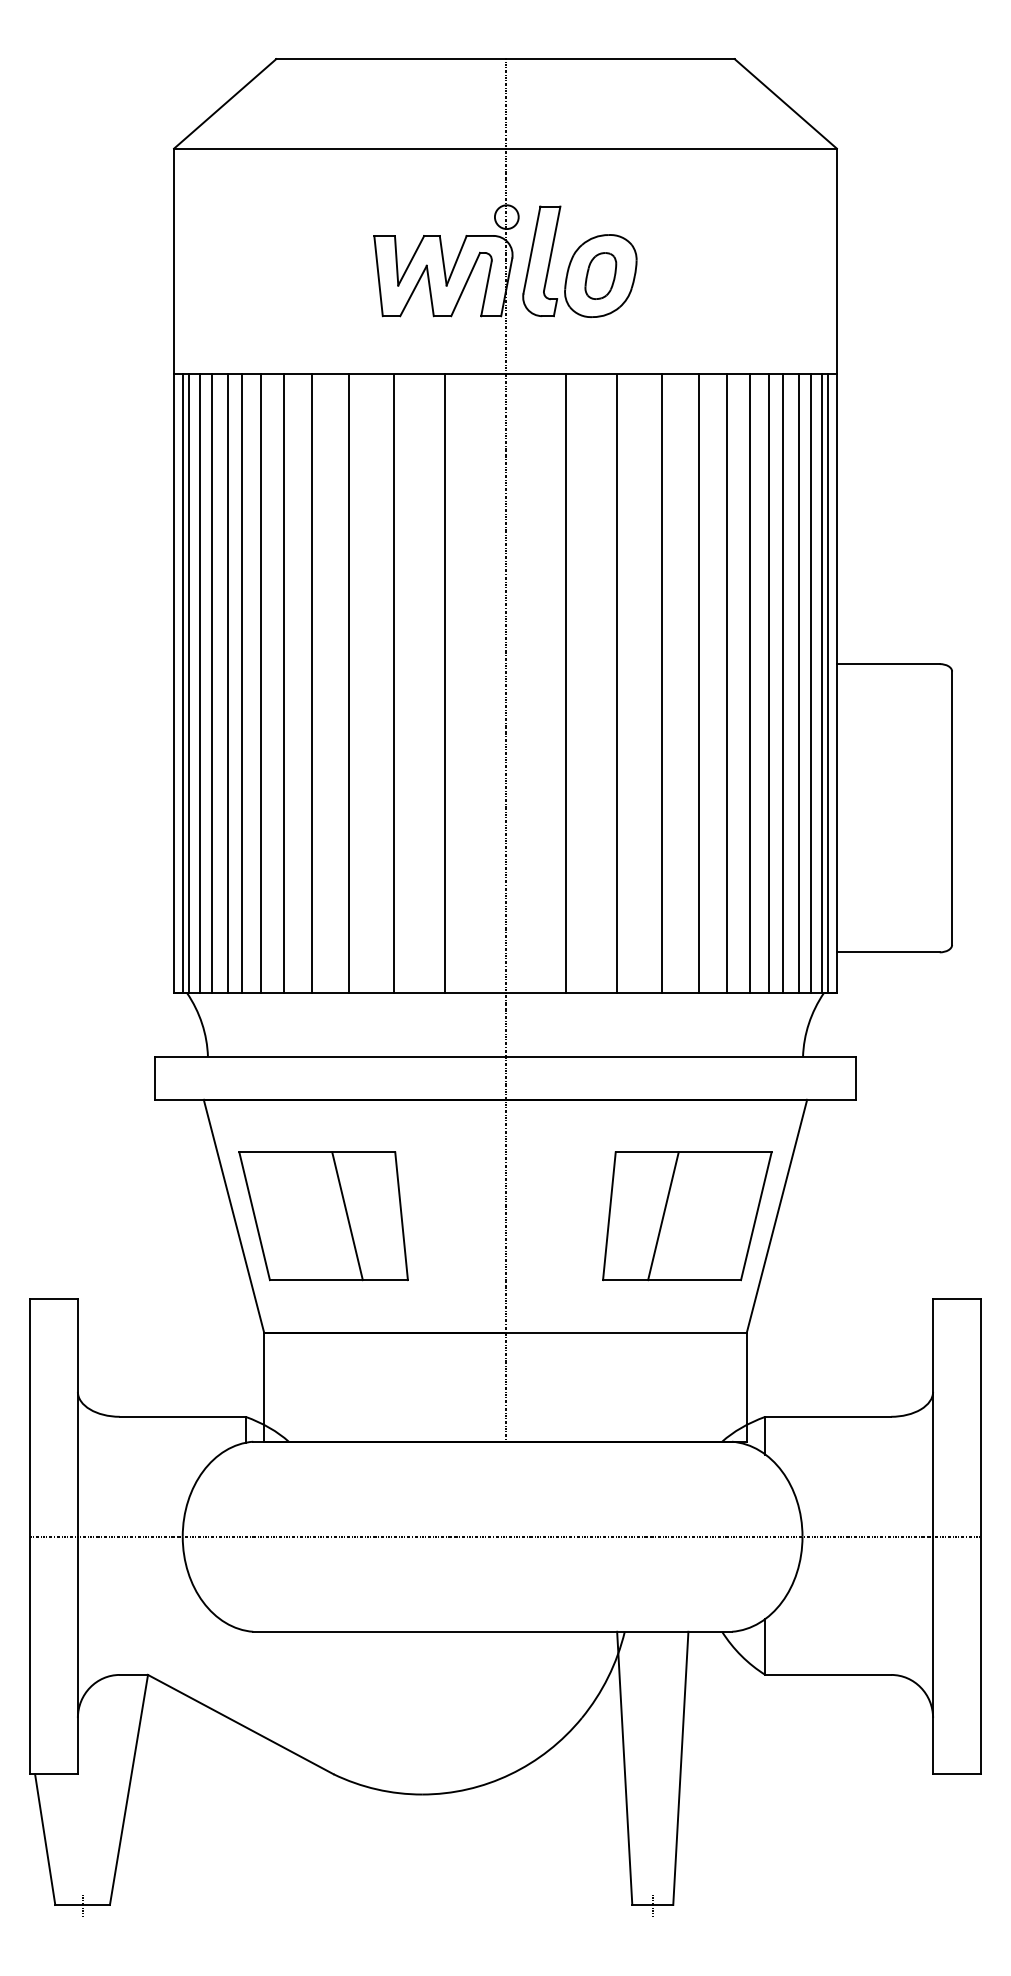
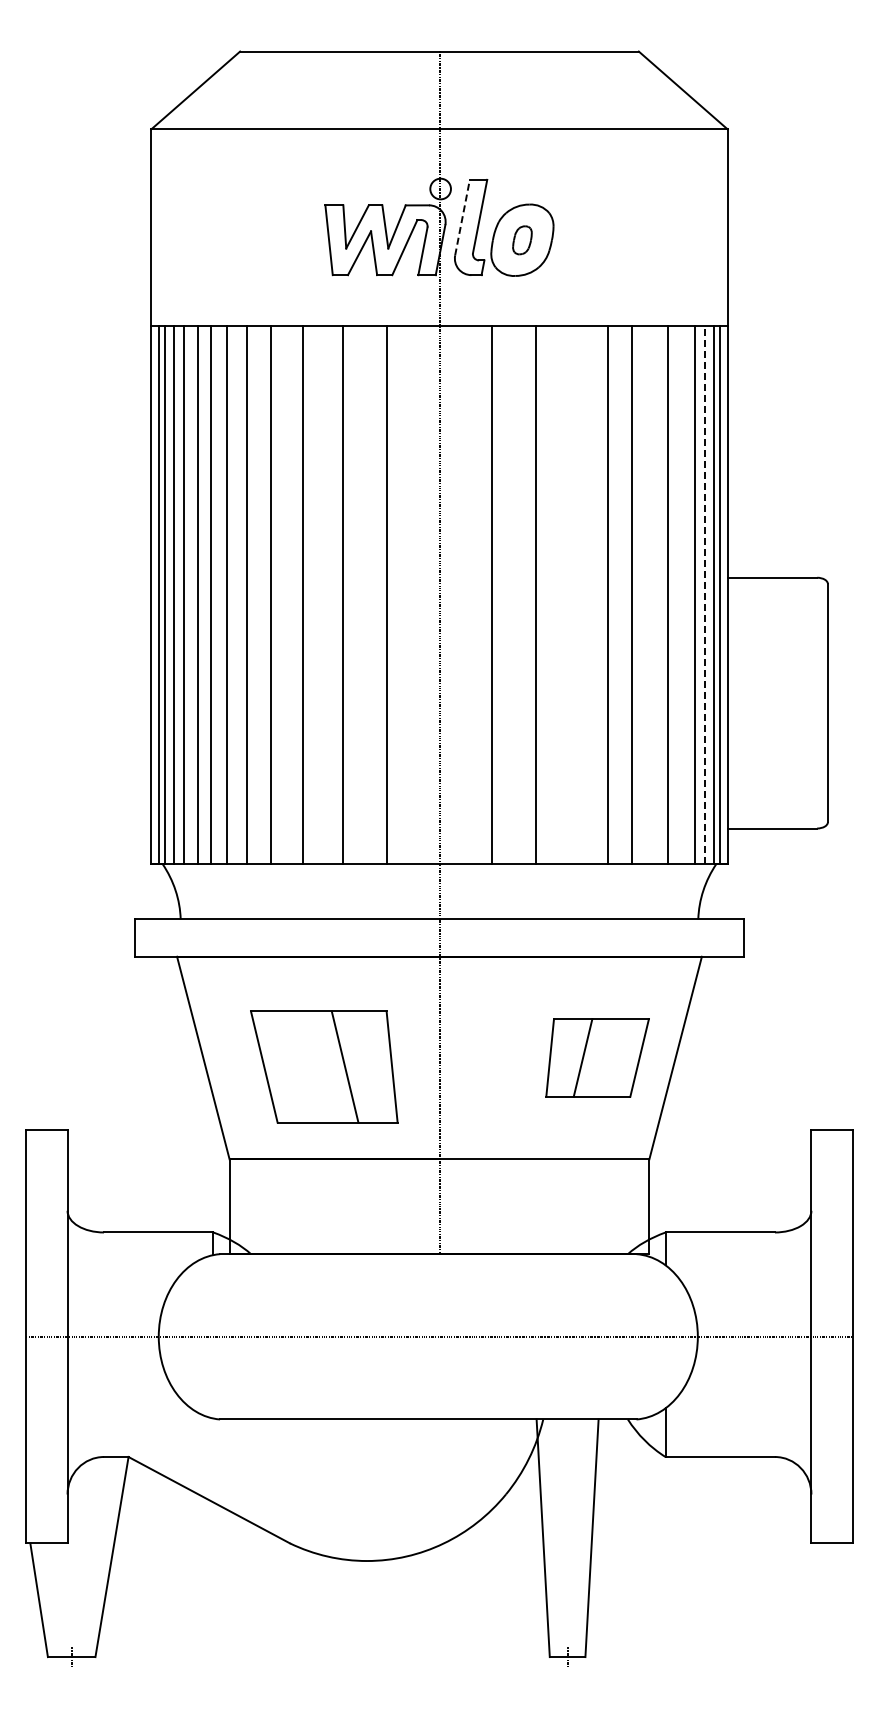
line: (531, 249) -> (462, 217), solid -> dashed
part: (600, 276) -> (522, 240), size x0.7
line: (661, 683) -> (575, 594), removed
line: (750, 683) -> (652, 594), removed
line: (783, 683) -> (681, 594), removed
line: (811, 683) -> (705, 594), solid -> dashed
part: (323, 1215) -> (324, 1066), moved
part: (687, 1215) -> (597, 1057), size x0.7

